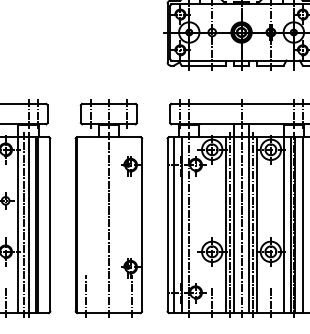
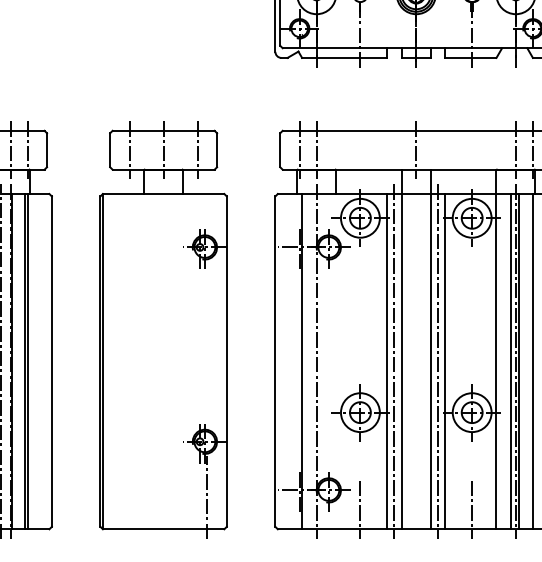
line: (108, 224) -> (162, 360), removed
line: (241, 224) -> (416, 360), removed
line: (173, 225) -> (286, 362), removed
line: (85, 296) -> (118, 497), removed

